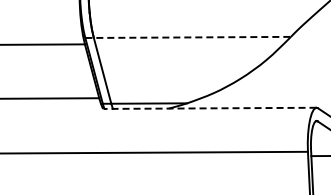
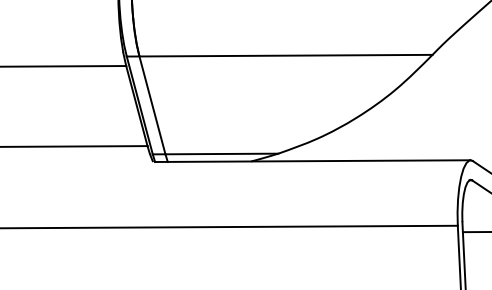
line: (188, 37) -> (280, 55), dashed -> solid
line: (209, 108) -> (311, 161), dashed -> solid

